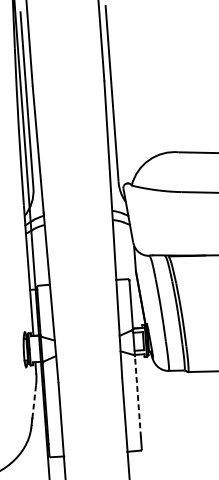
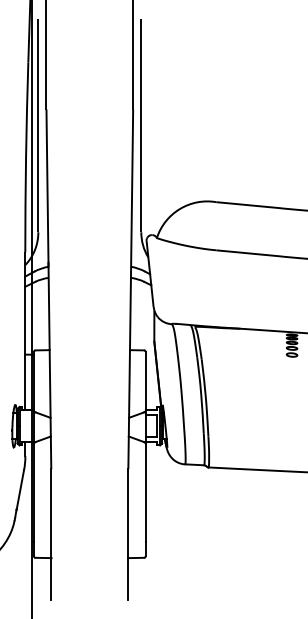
line: (137, 396) -> (145, 492), dashed -> solid
line: (34, 401) -> (20, 489), dashed -> solid

